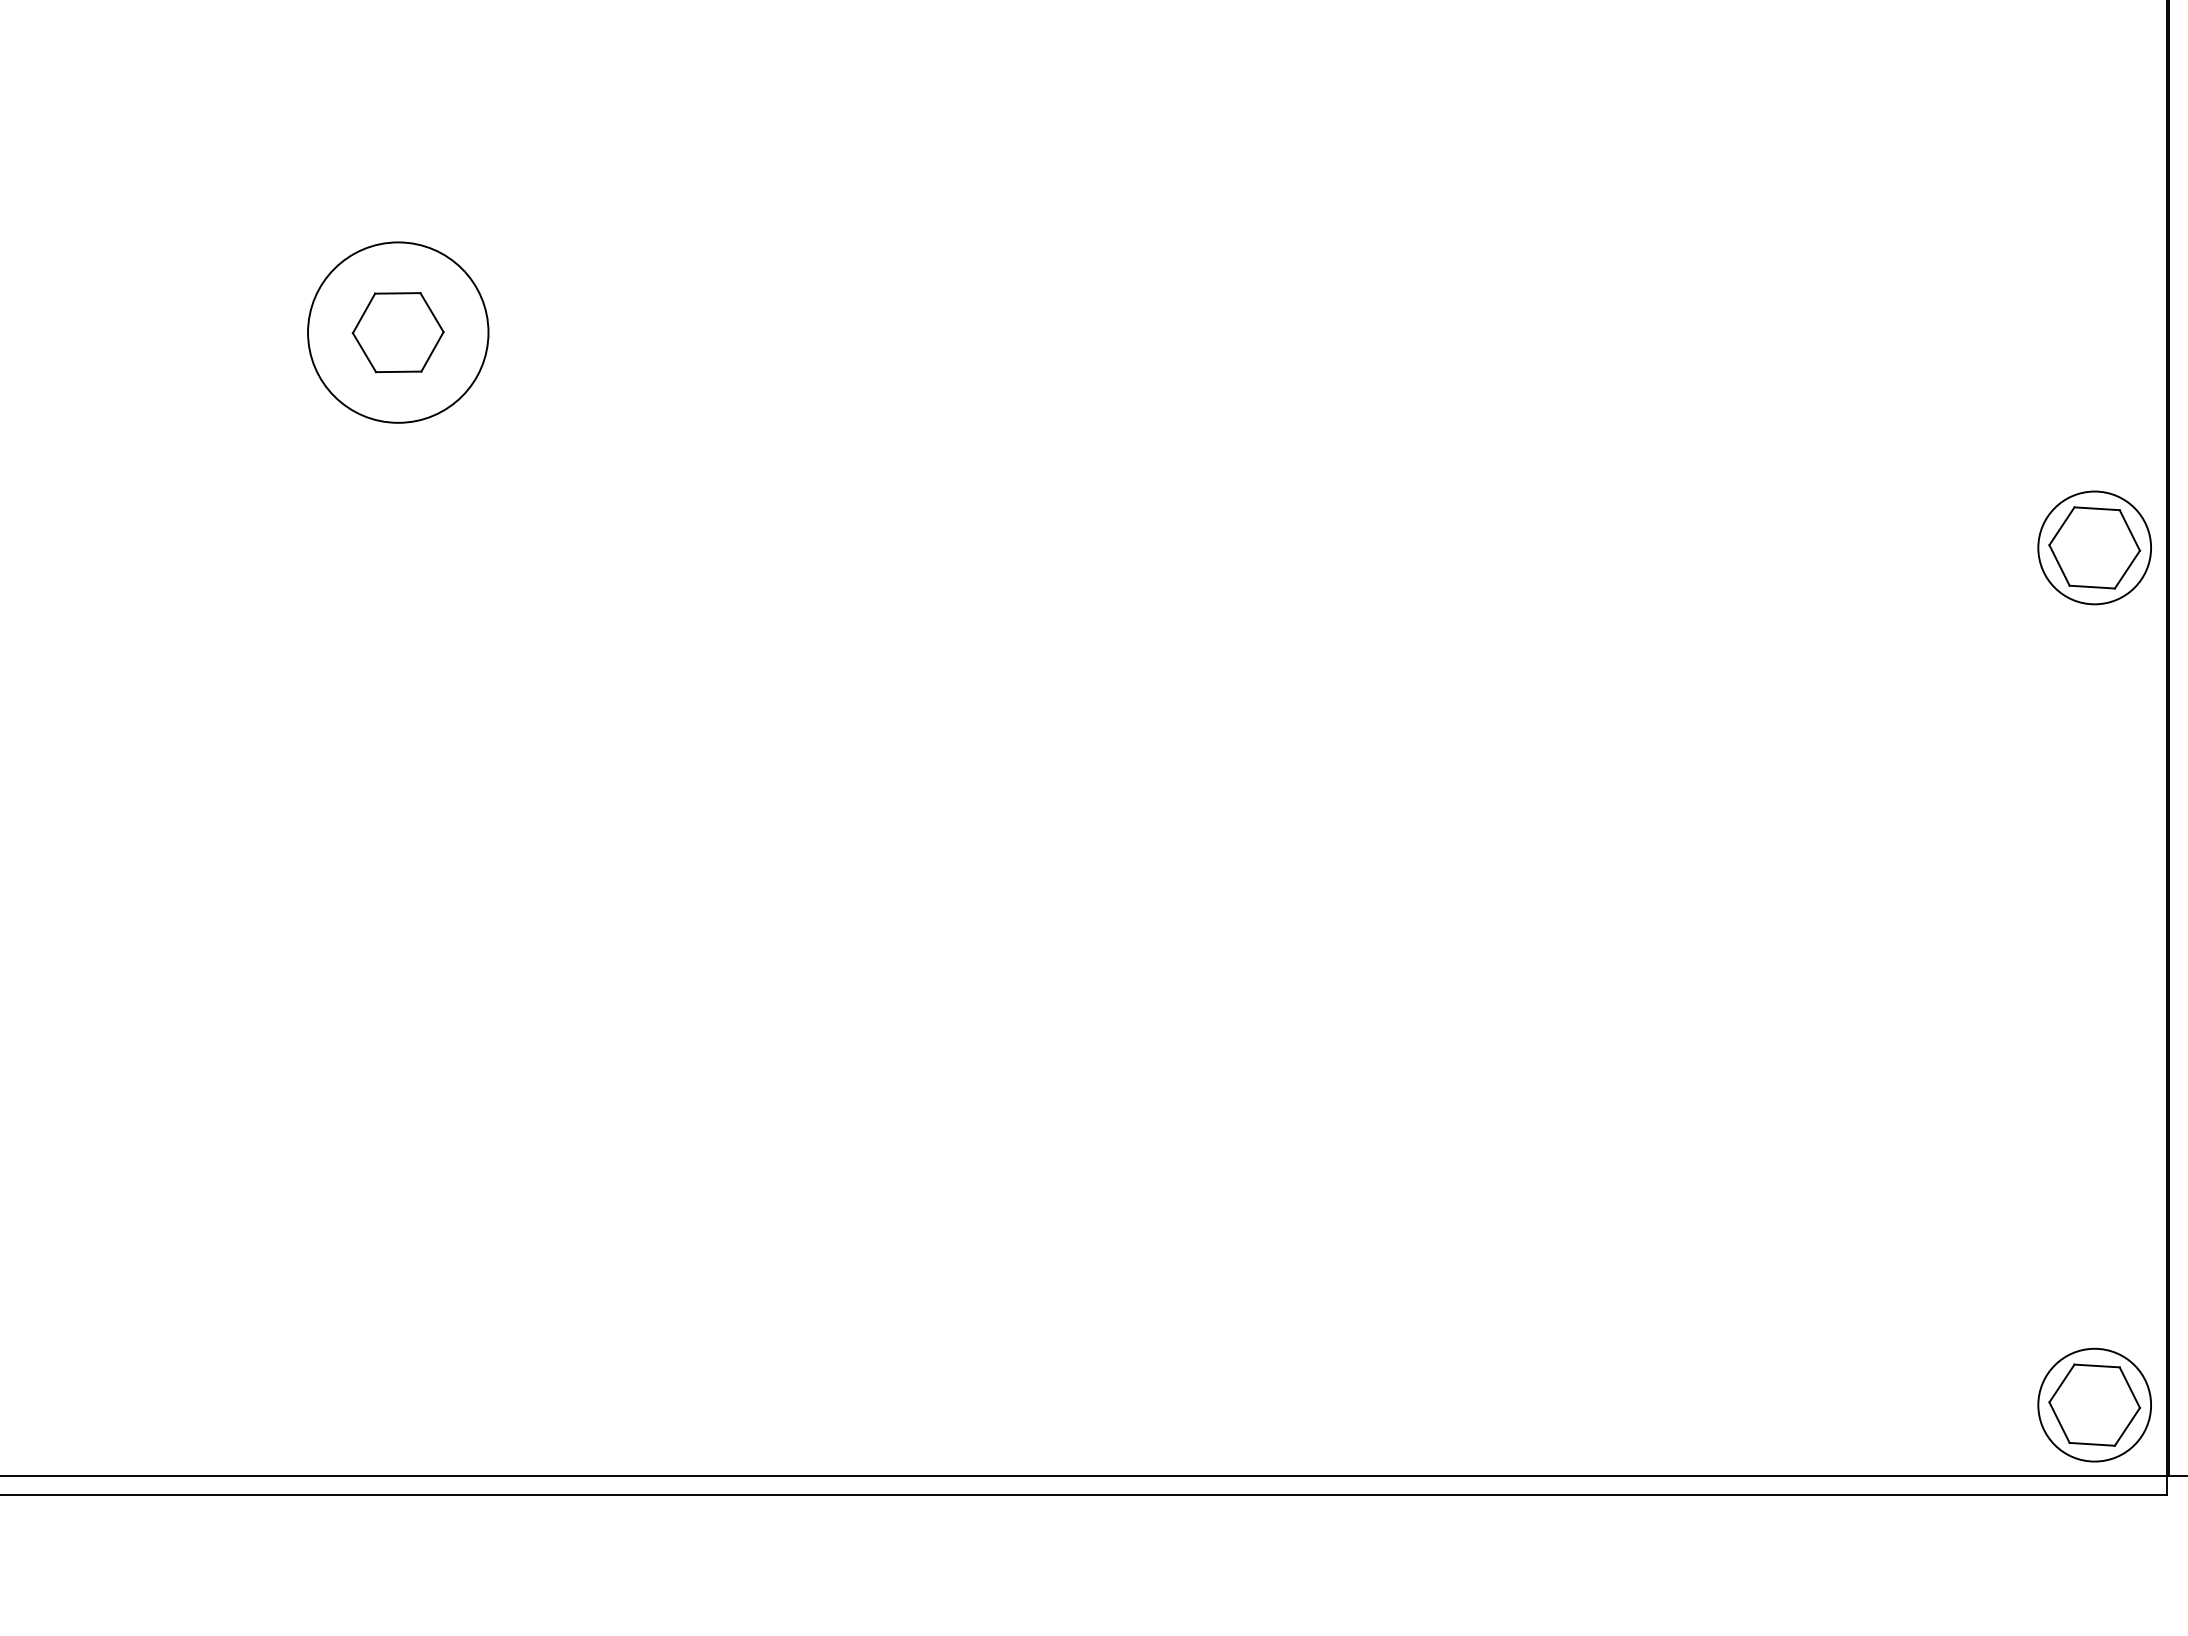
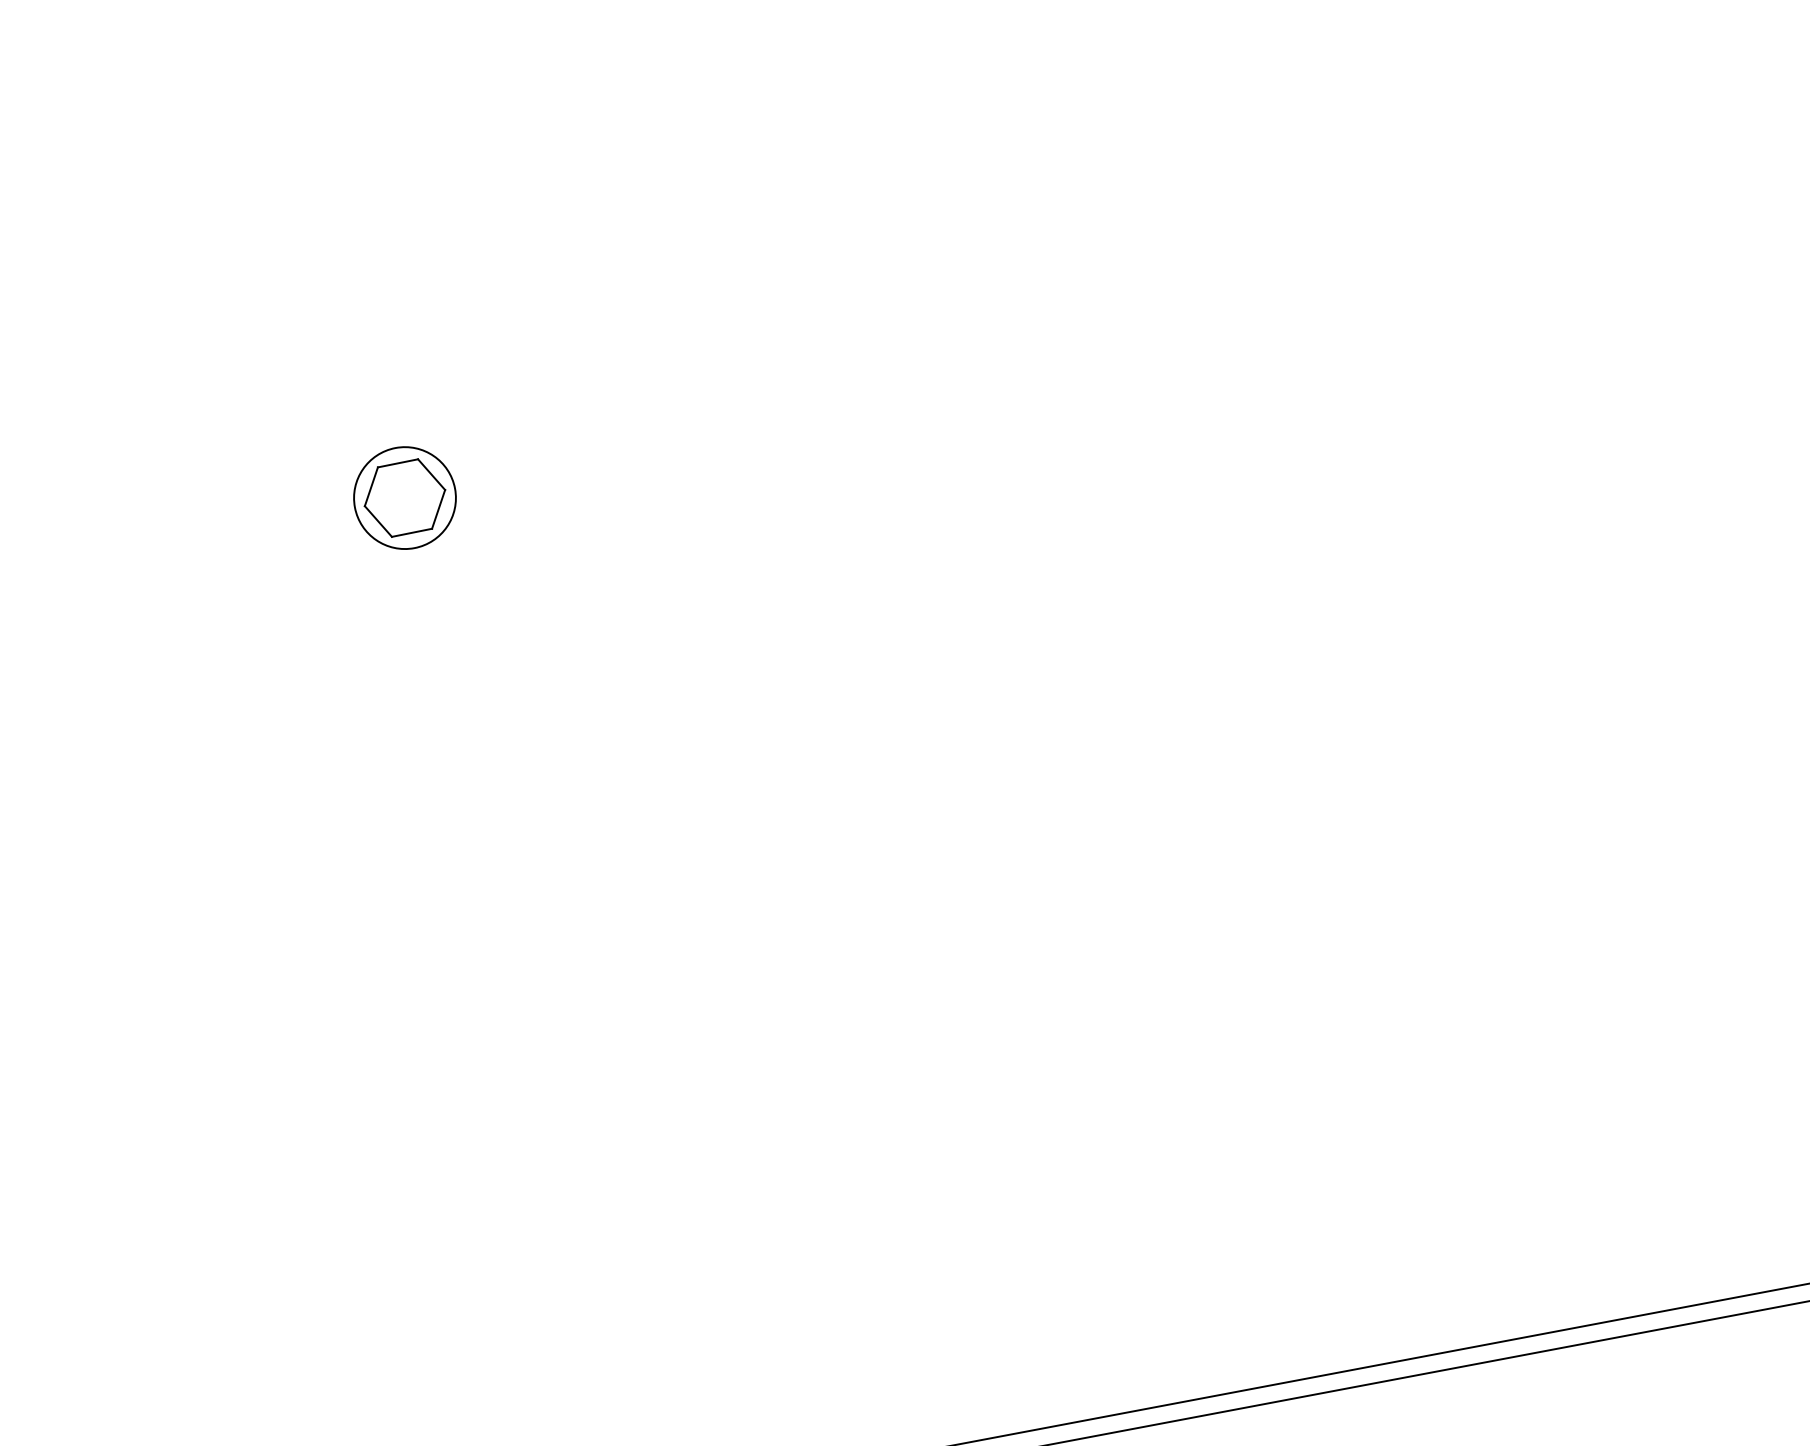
circle: (397, 332) -> (404, 498), size x0.62

